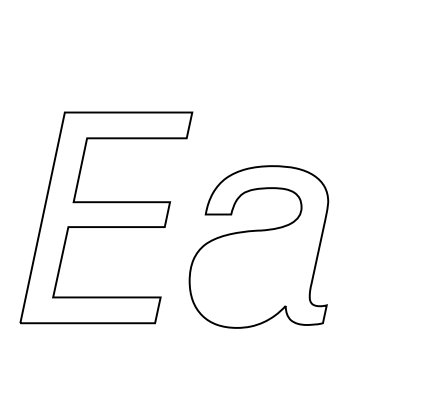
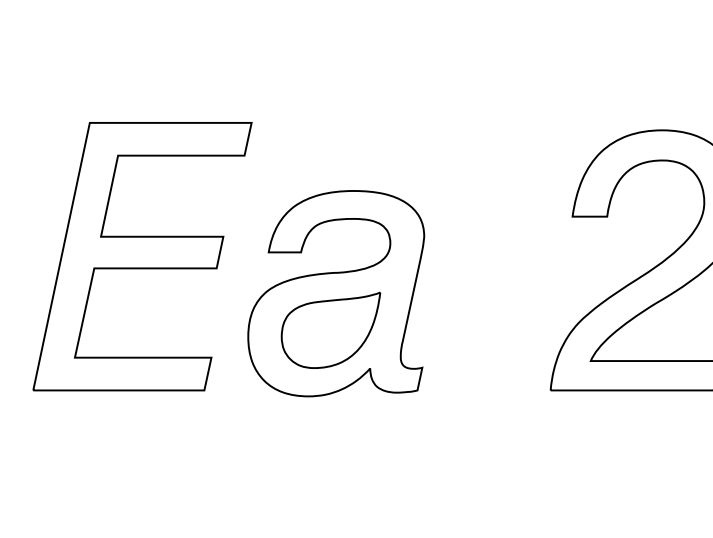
part: (254, 275) -> (330, 329), added

